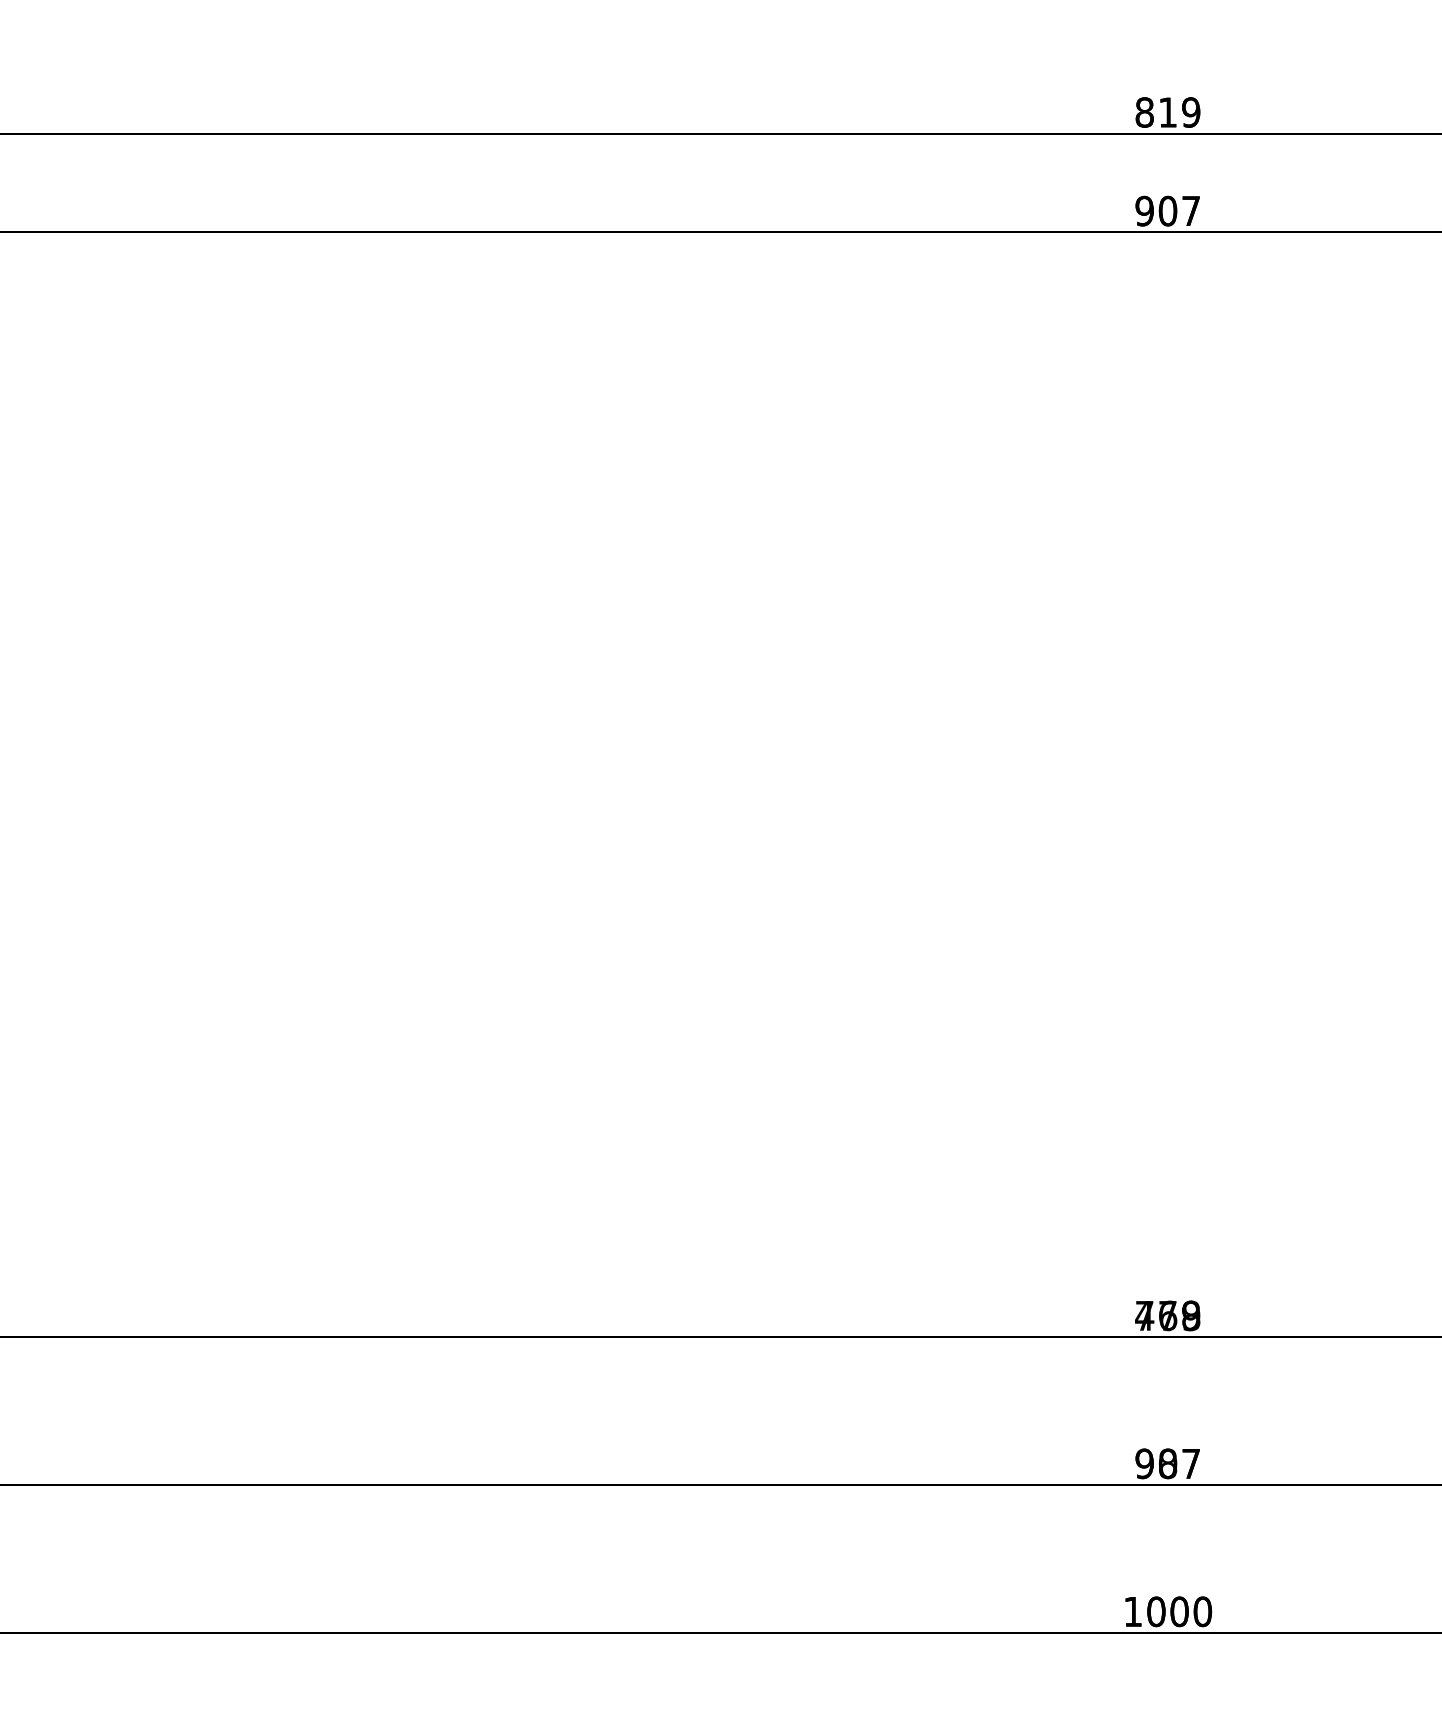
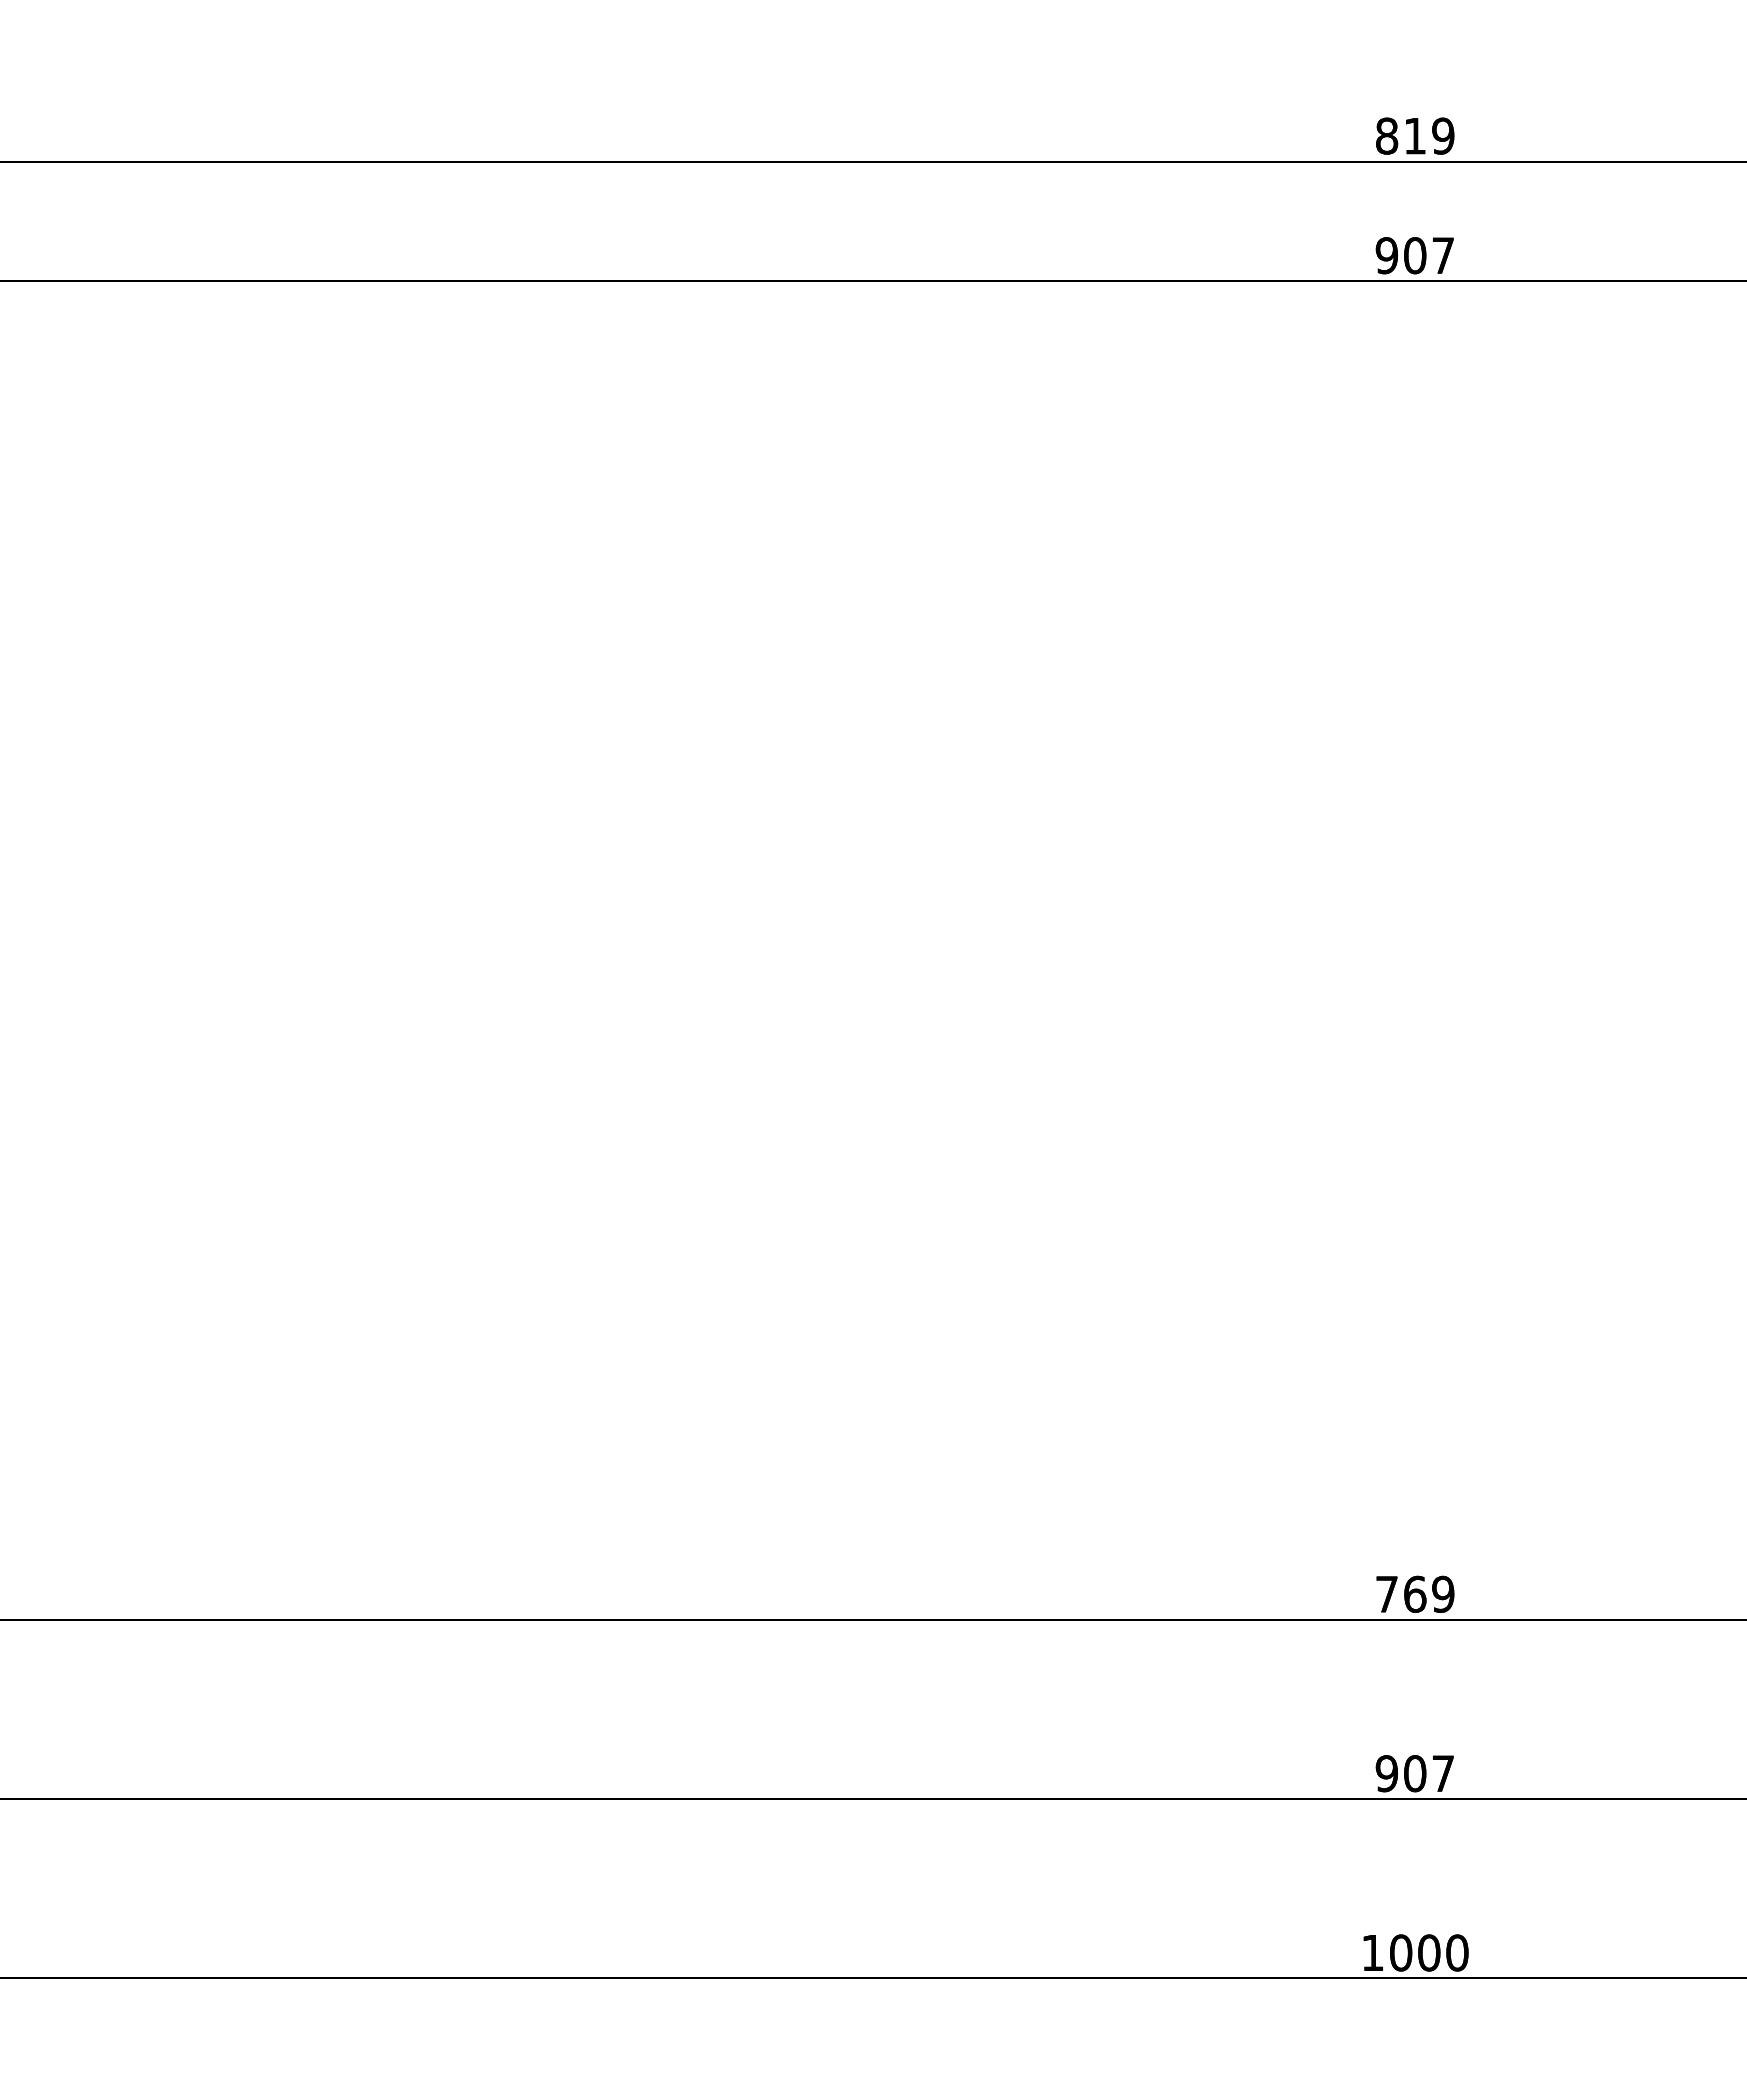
text: (1167, 1315) -> (1414, 1593), 478 -> 769
text: (1167, 1463) -> (1414, 1773), 987 -> 907

